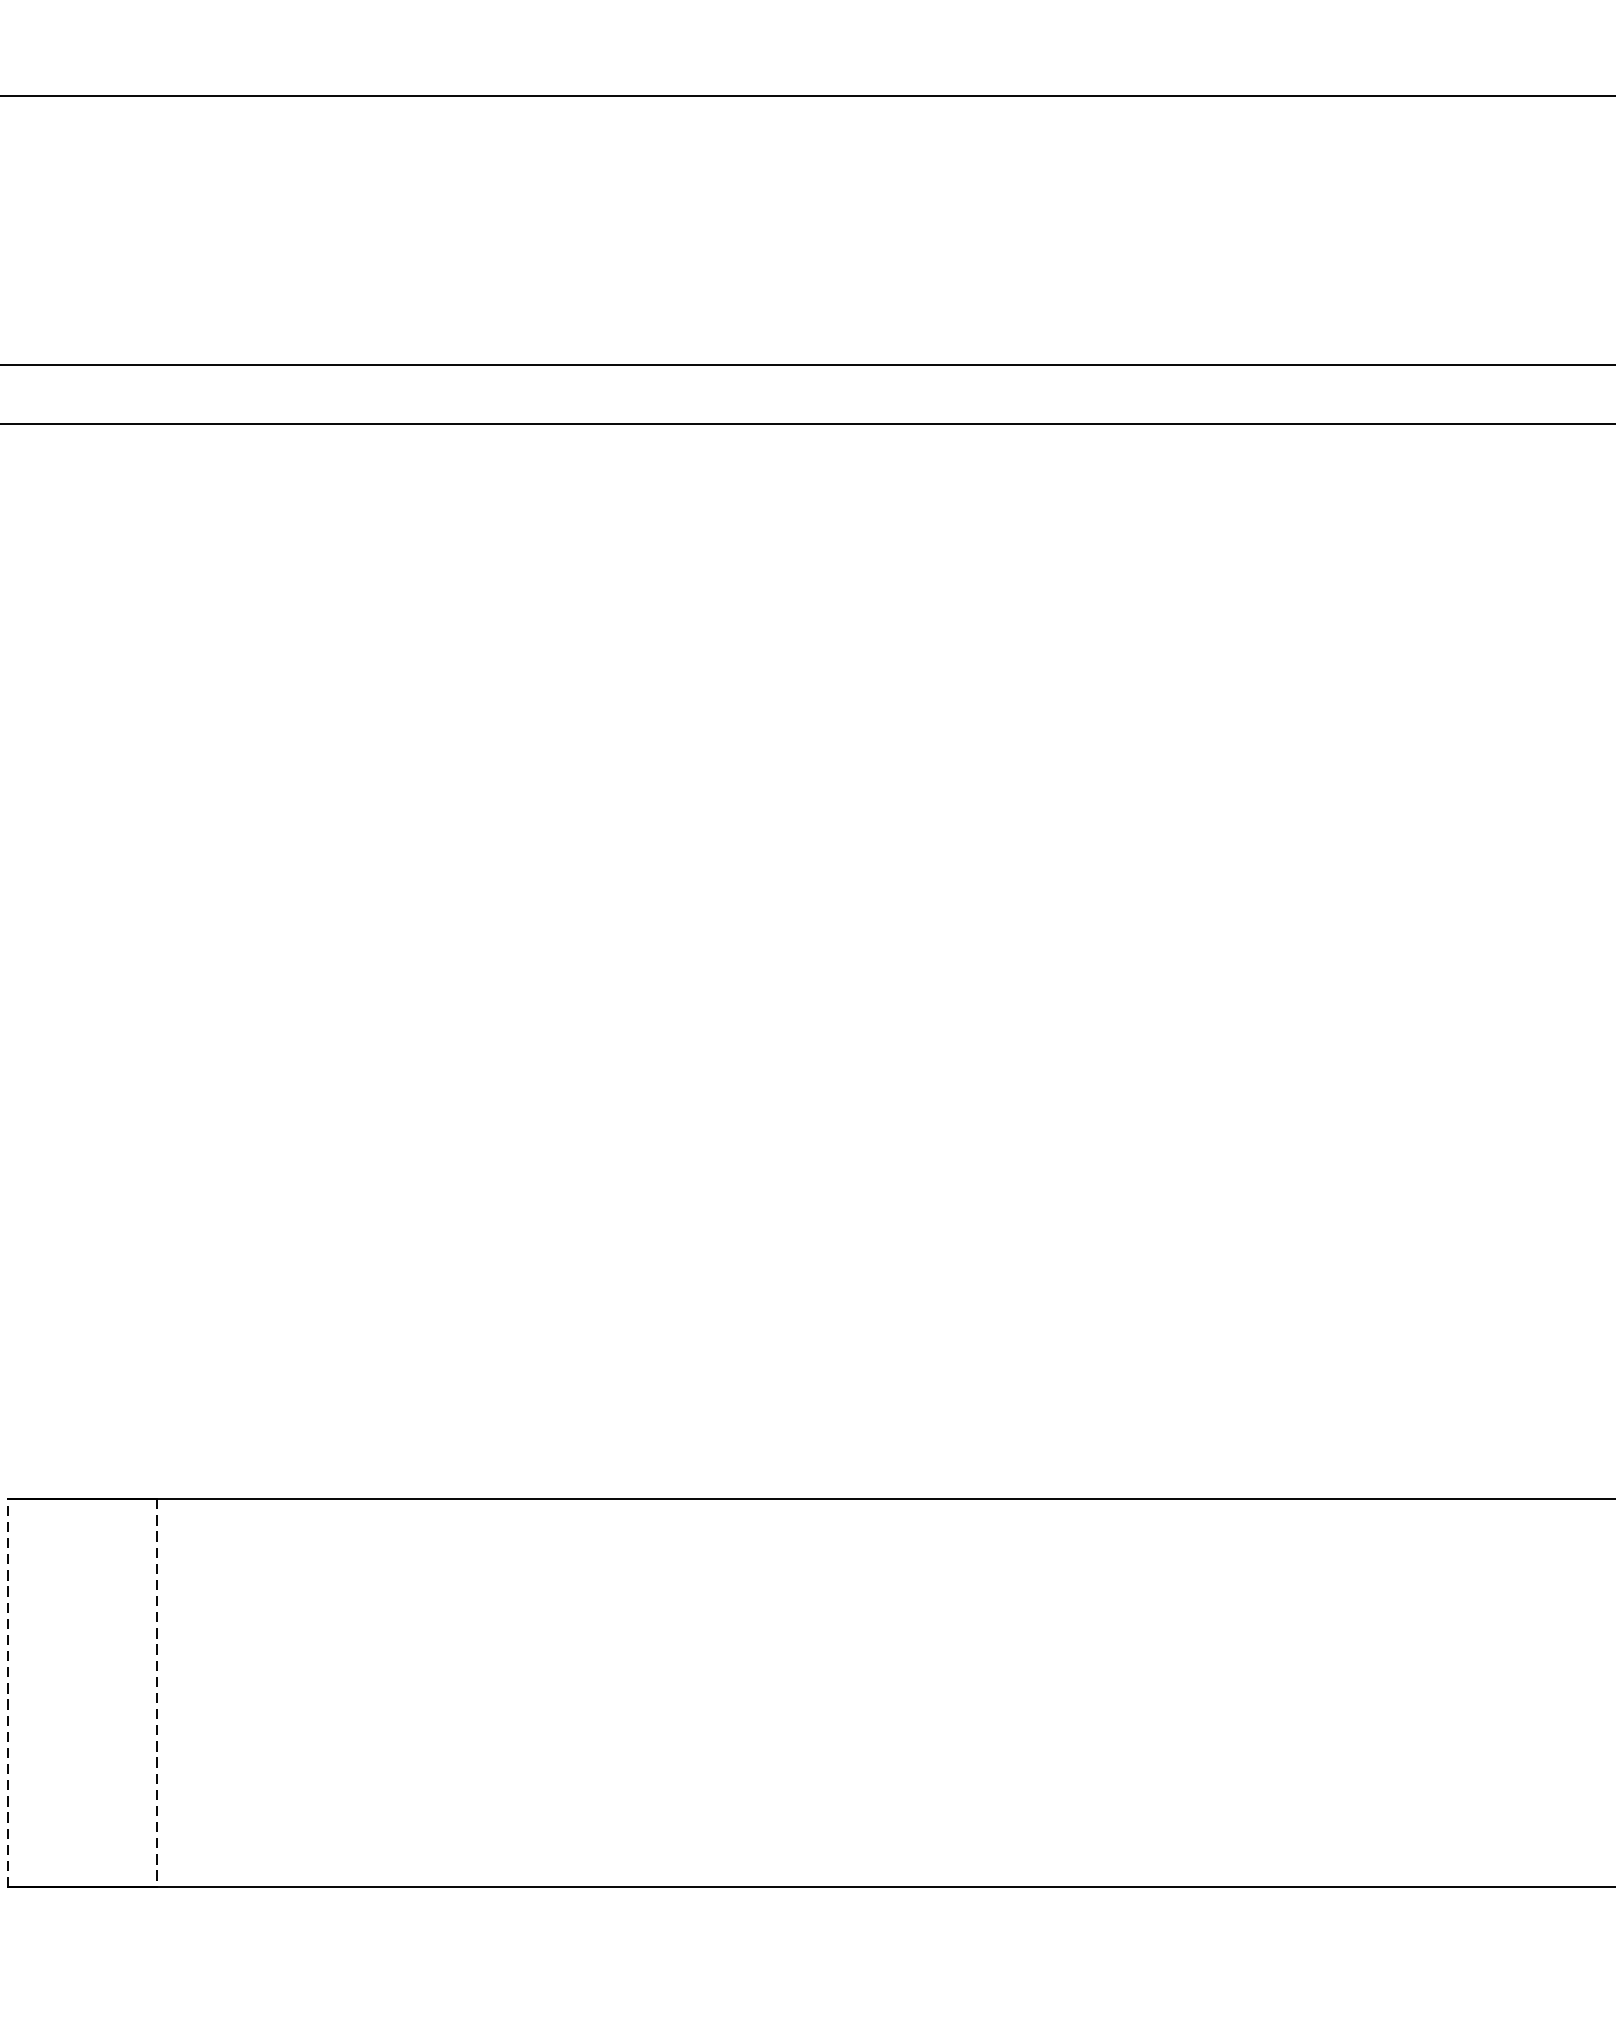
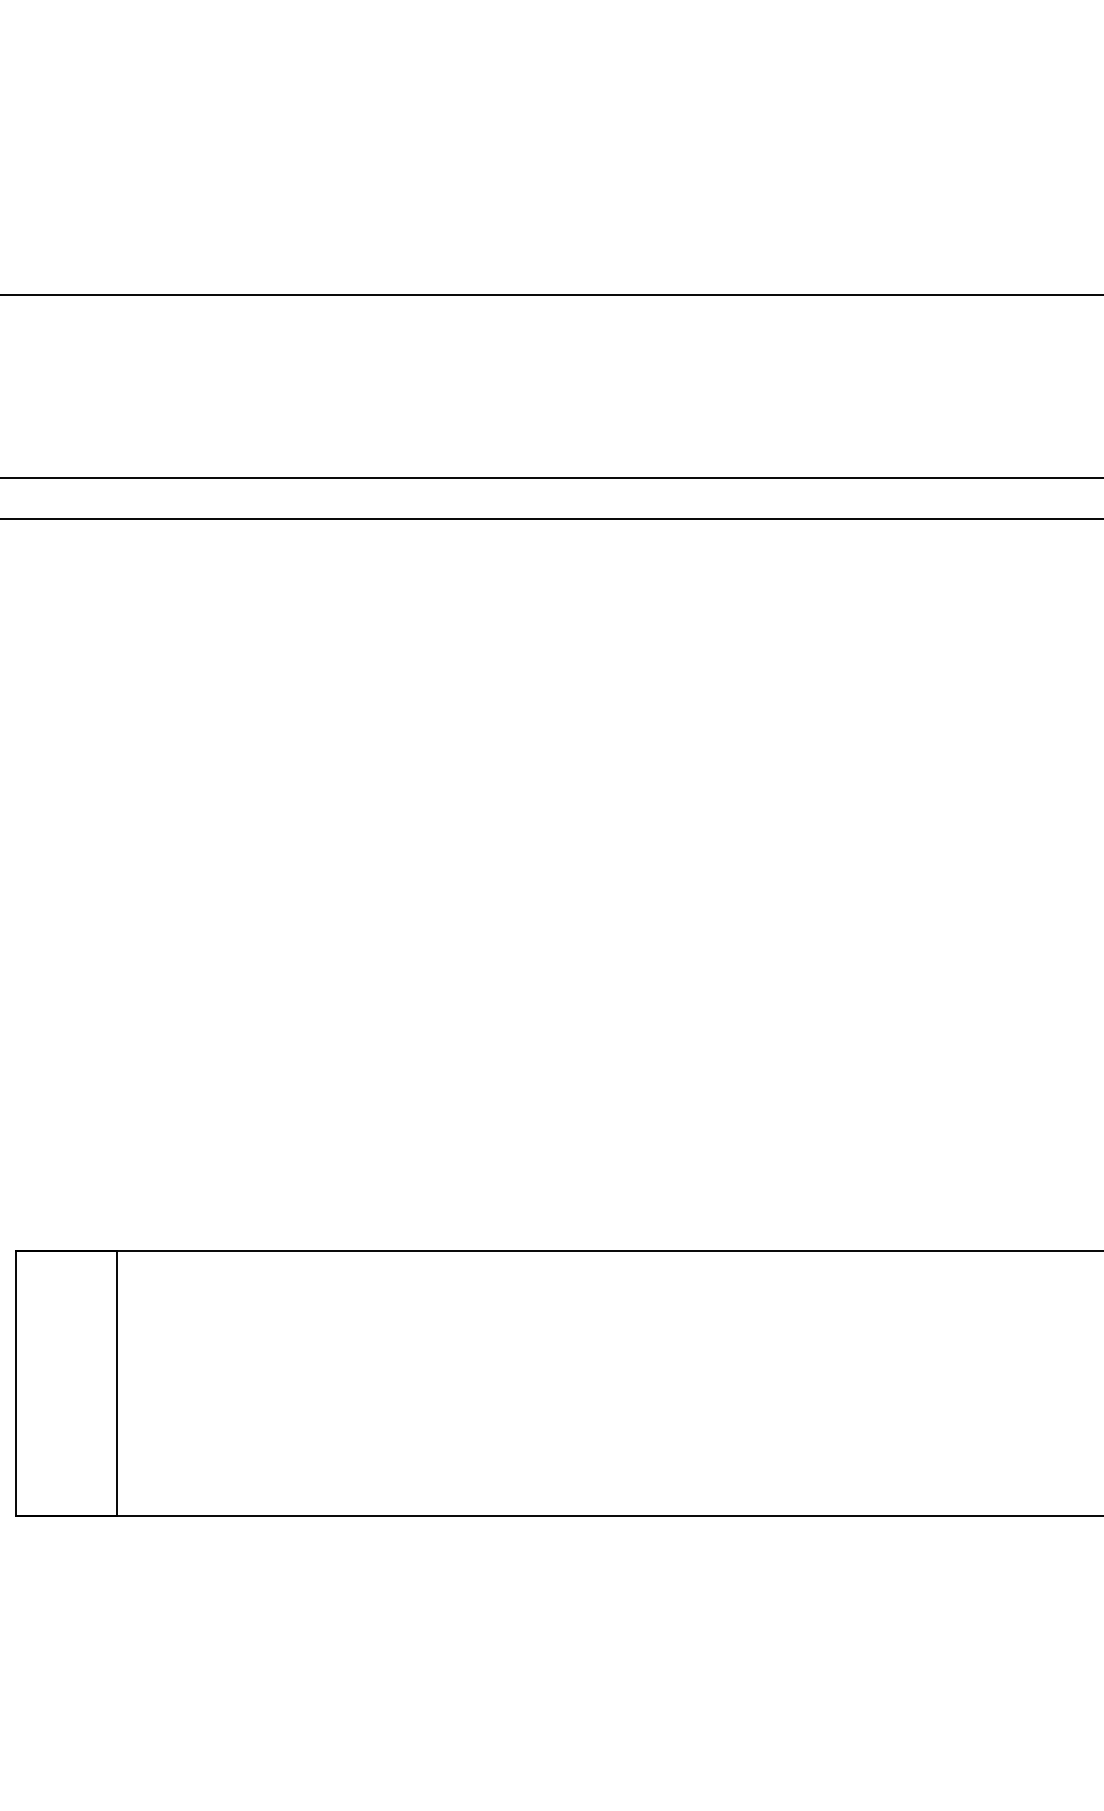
line: (7, 1693) -> (15, 1383), dashed -> solid
line: (157, 1694) -> (117, 1384), dashed -> solid

